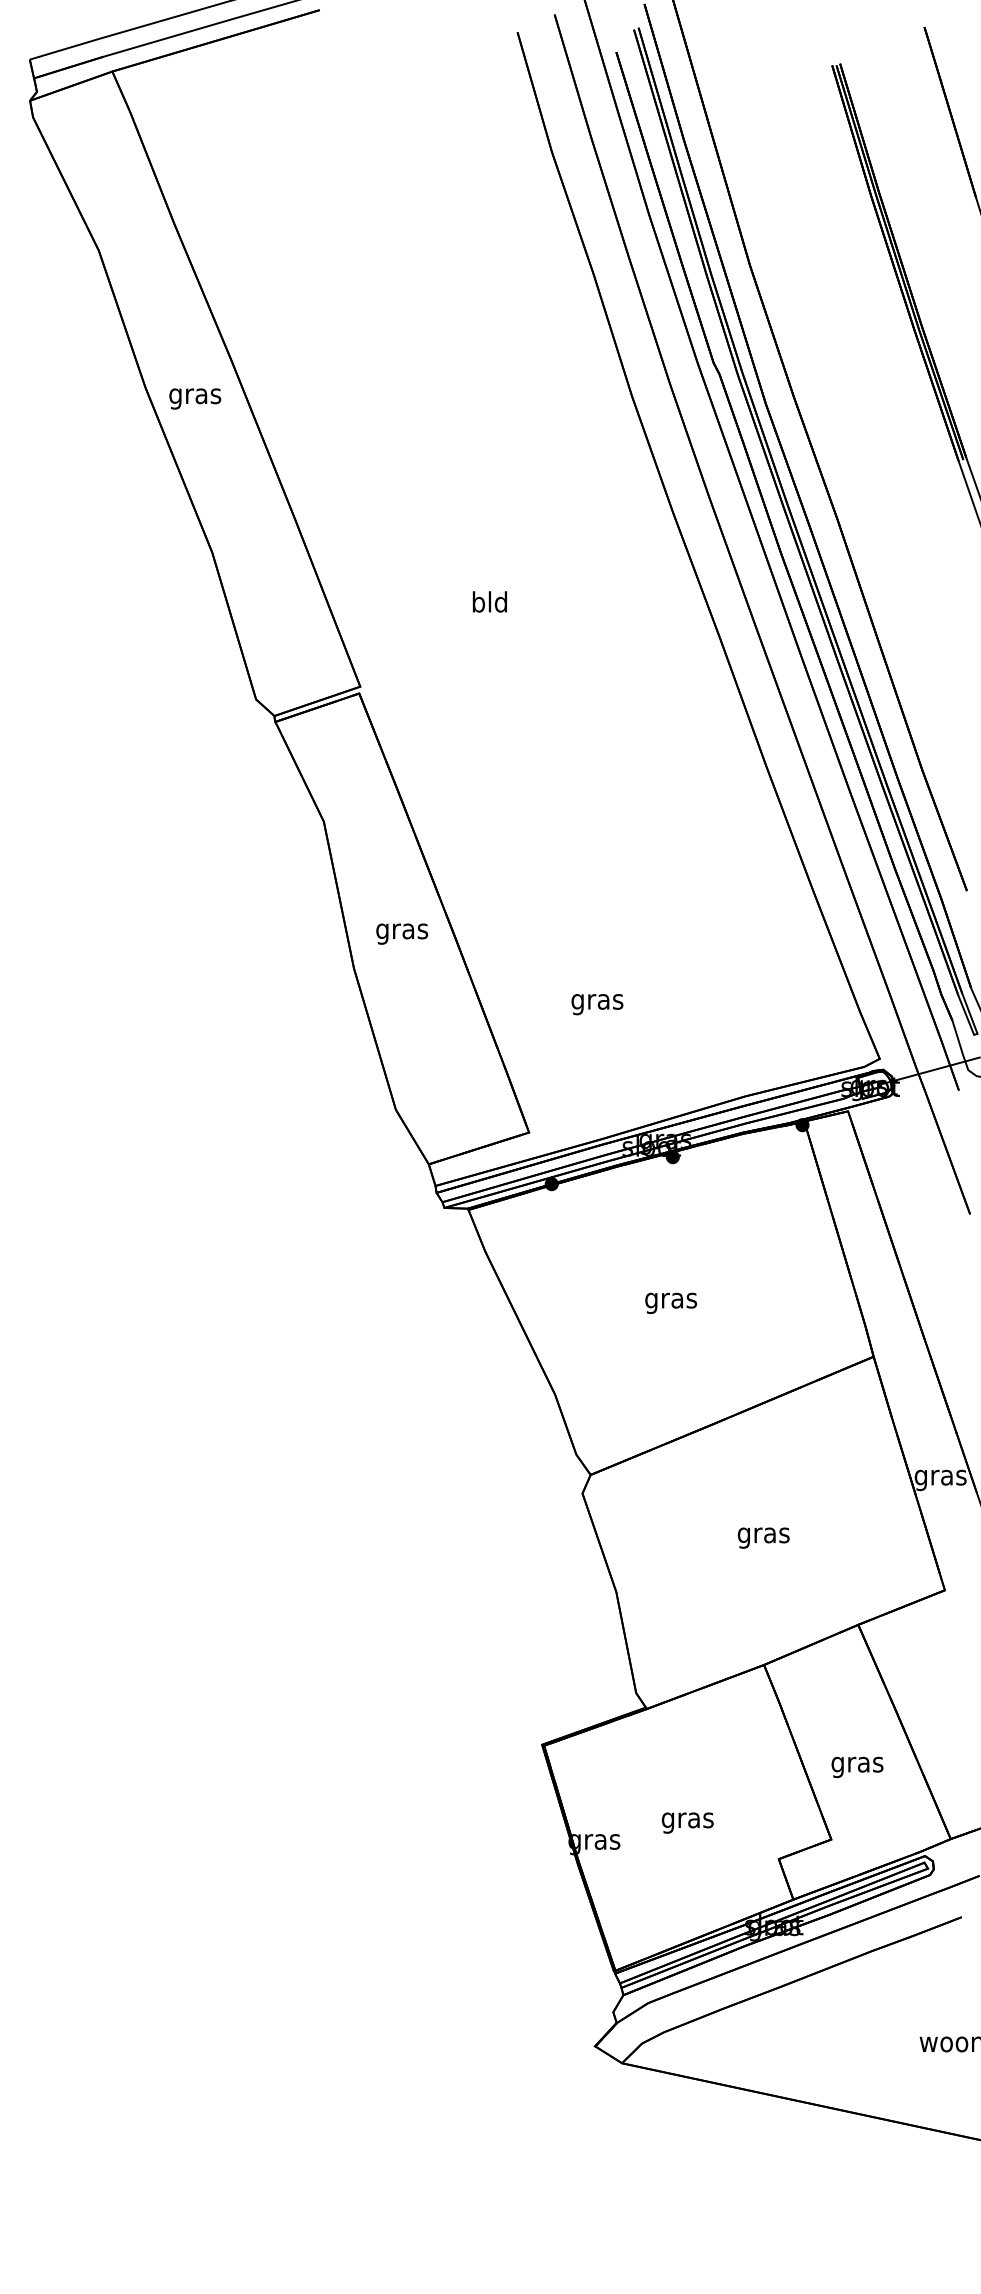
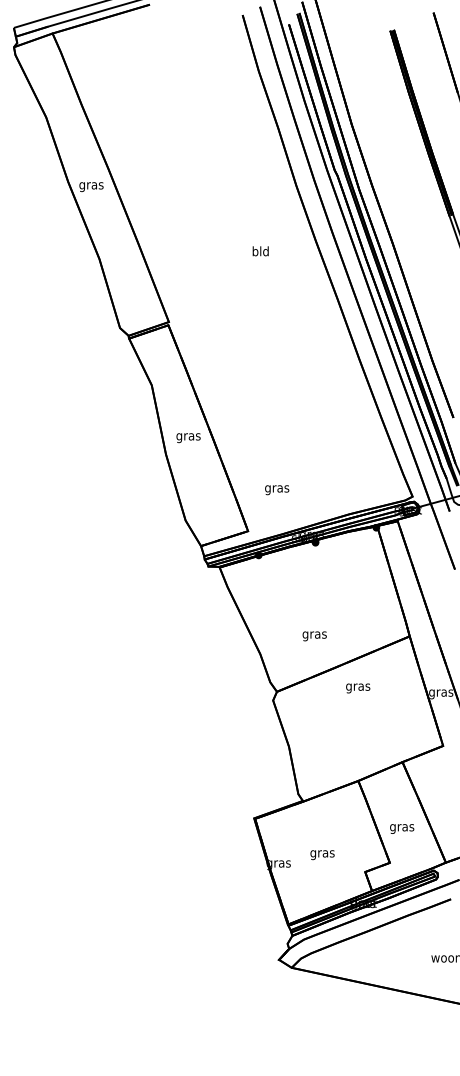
text: (489, 602) -> (260, 251), moved
text: (598, 1005) -> (277, 490), moved
text: (670, 1303) -> (314, 636), moved
text: (764, 1538) -> (358, 688), moved

